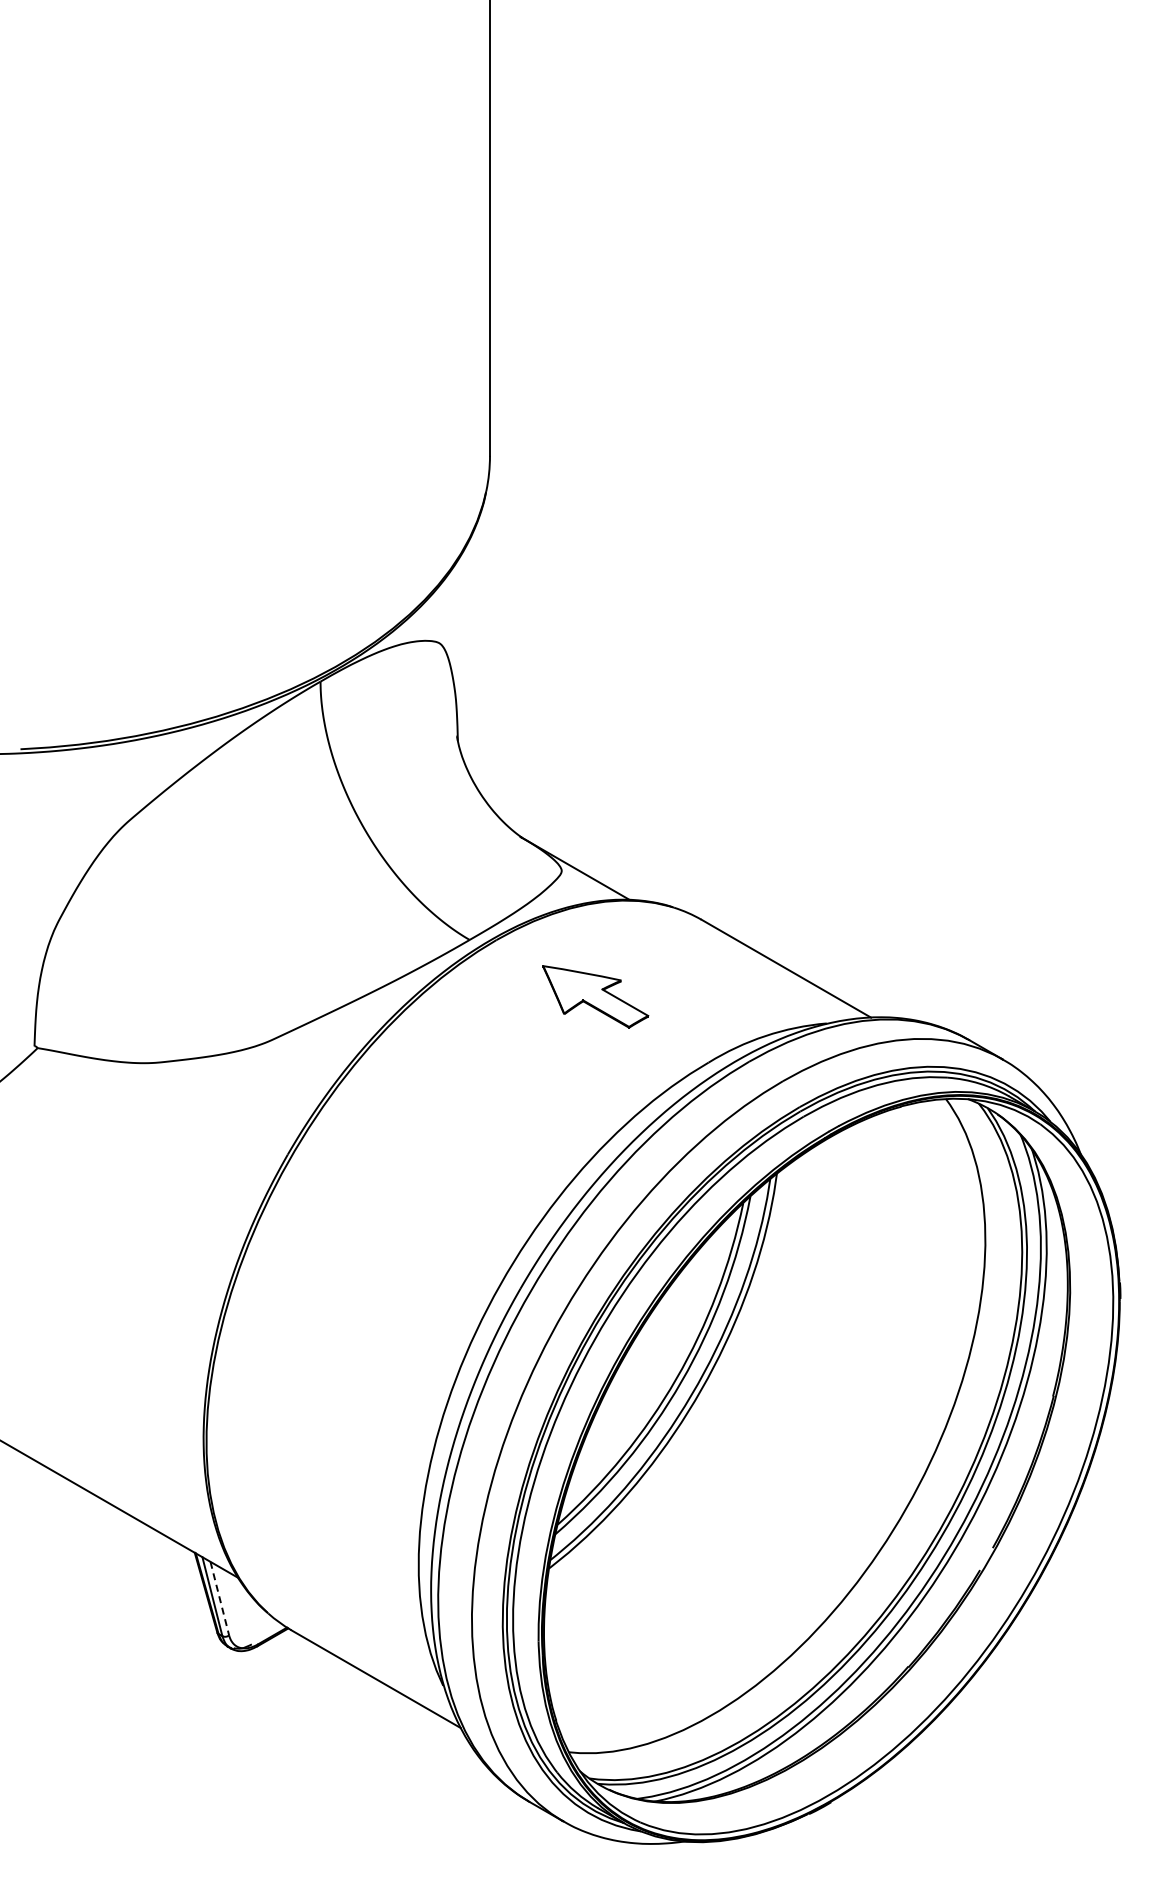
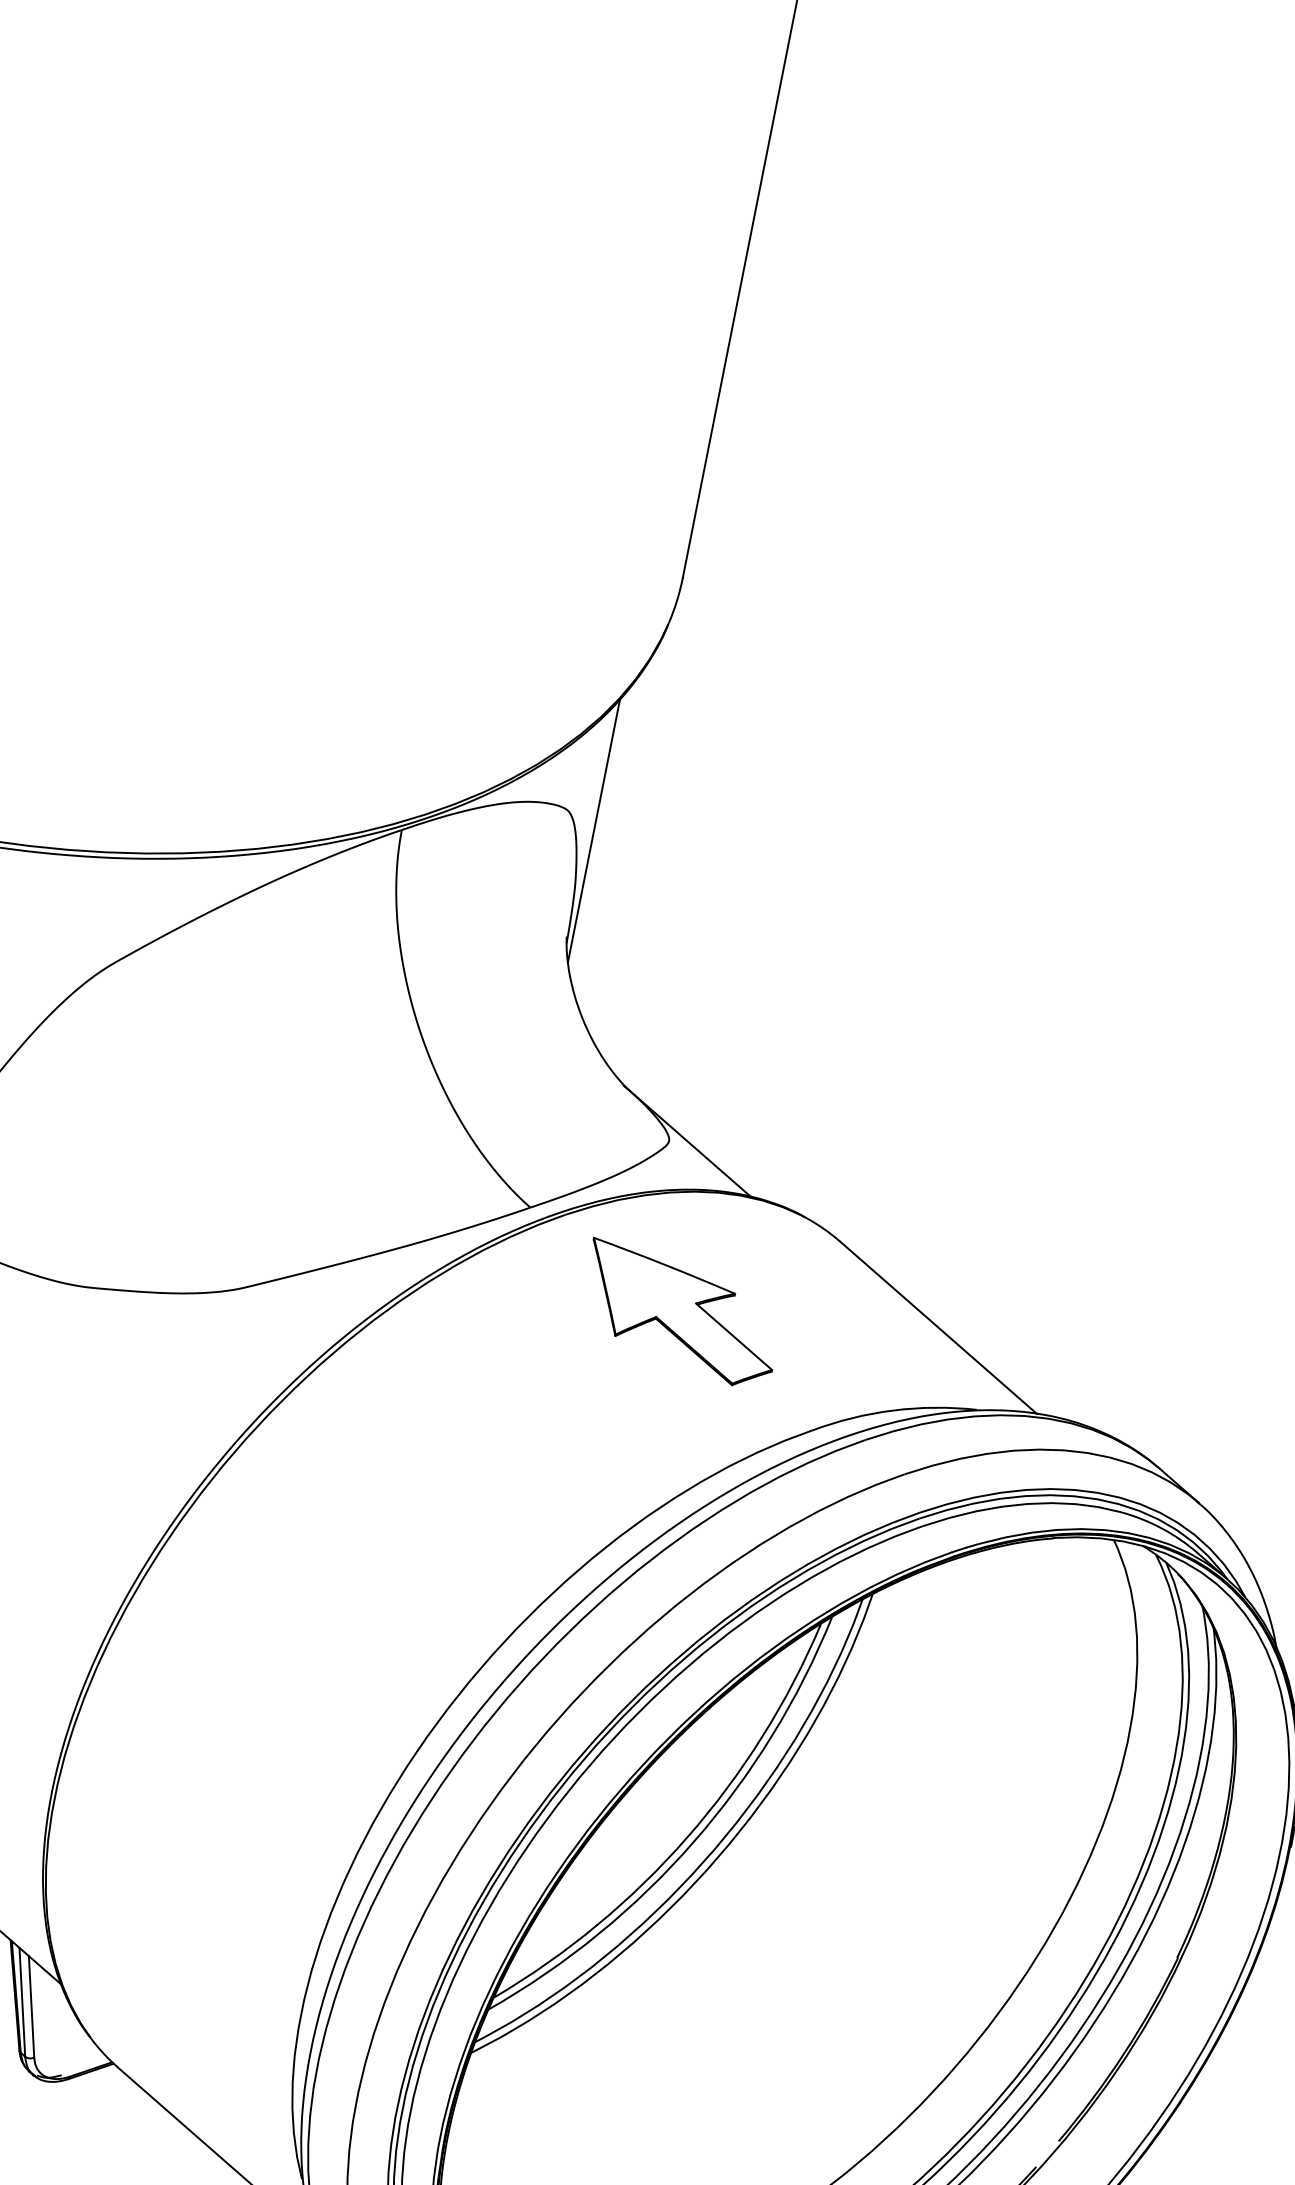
line: (461, 654) -> (593, 831), added
part: (595, 996) -> (680, 1314), size x1.43
line: (219, 1598) -> (31, 2006), dashed -> solid

